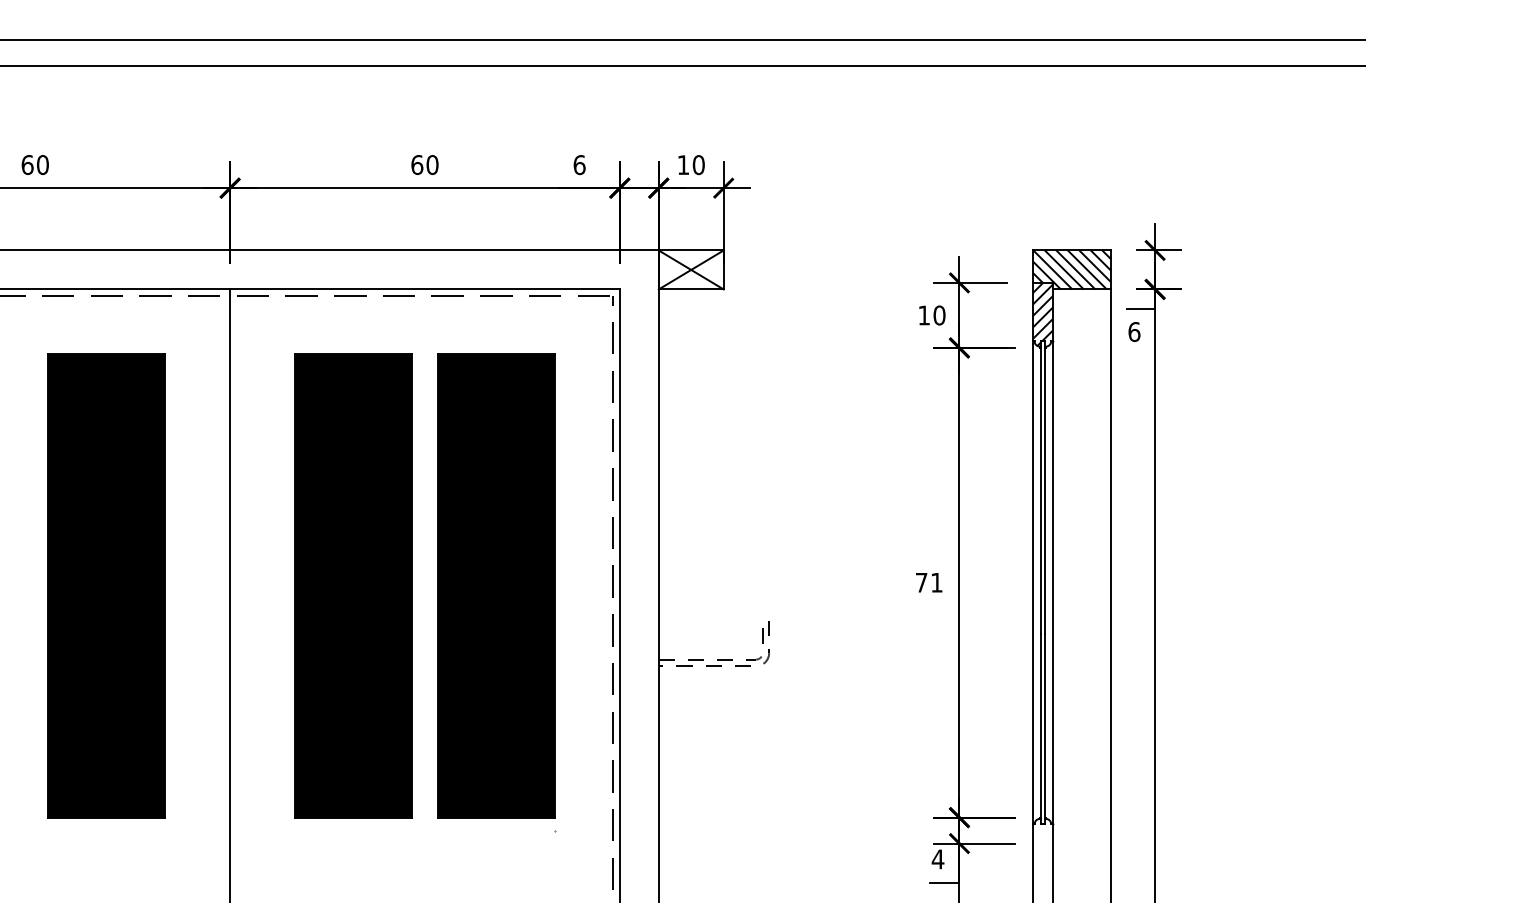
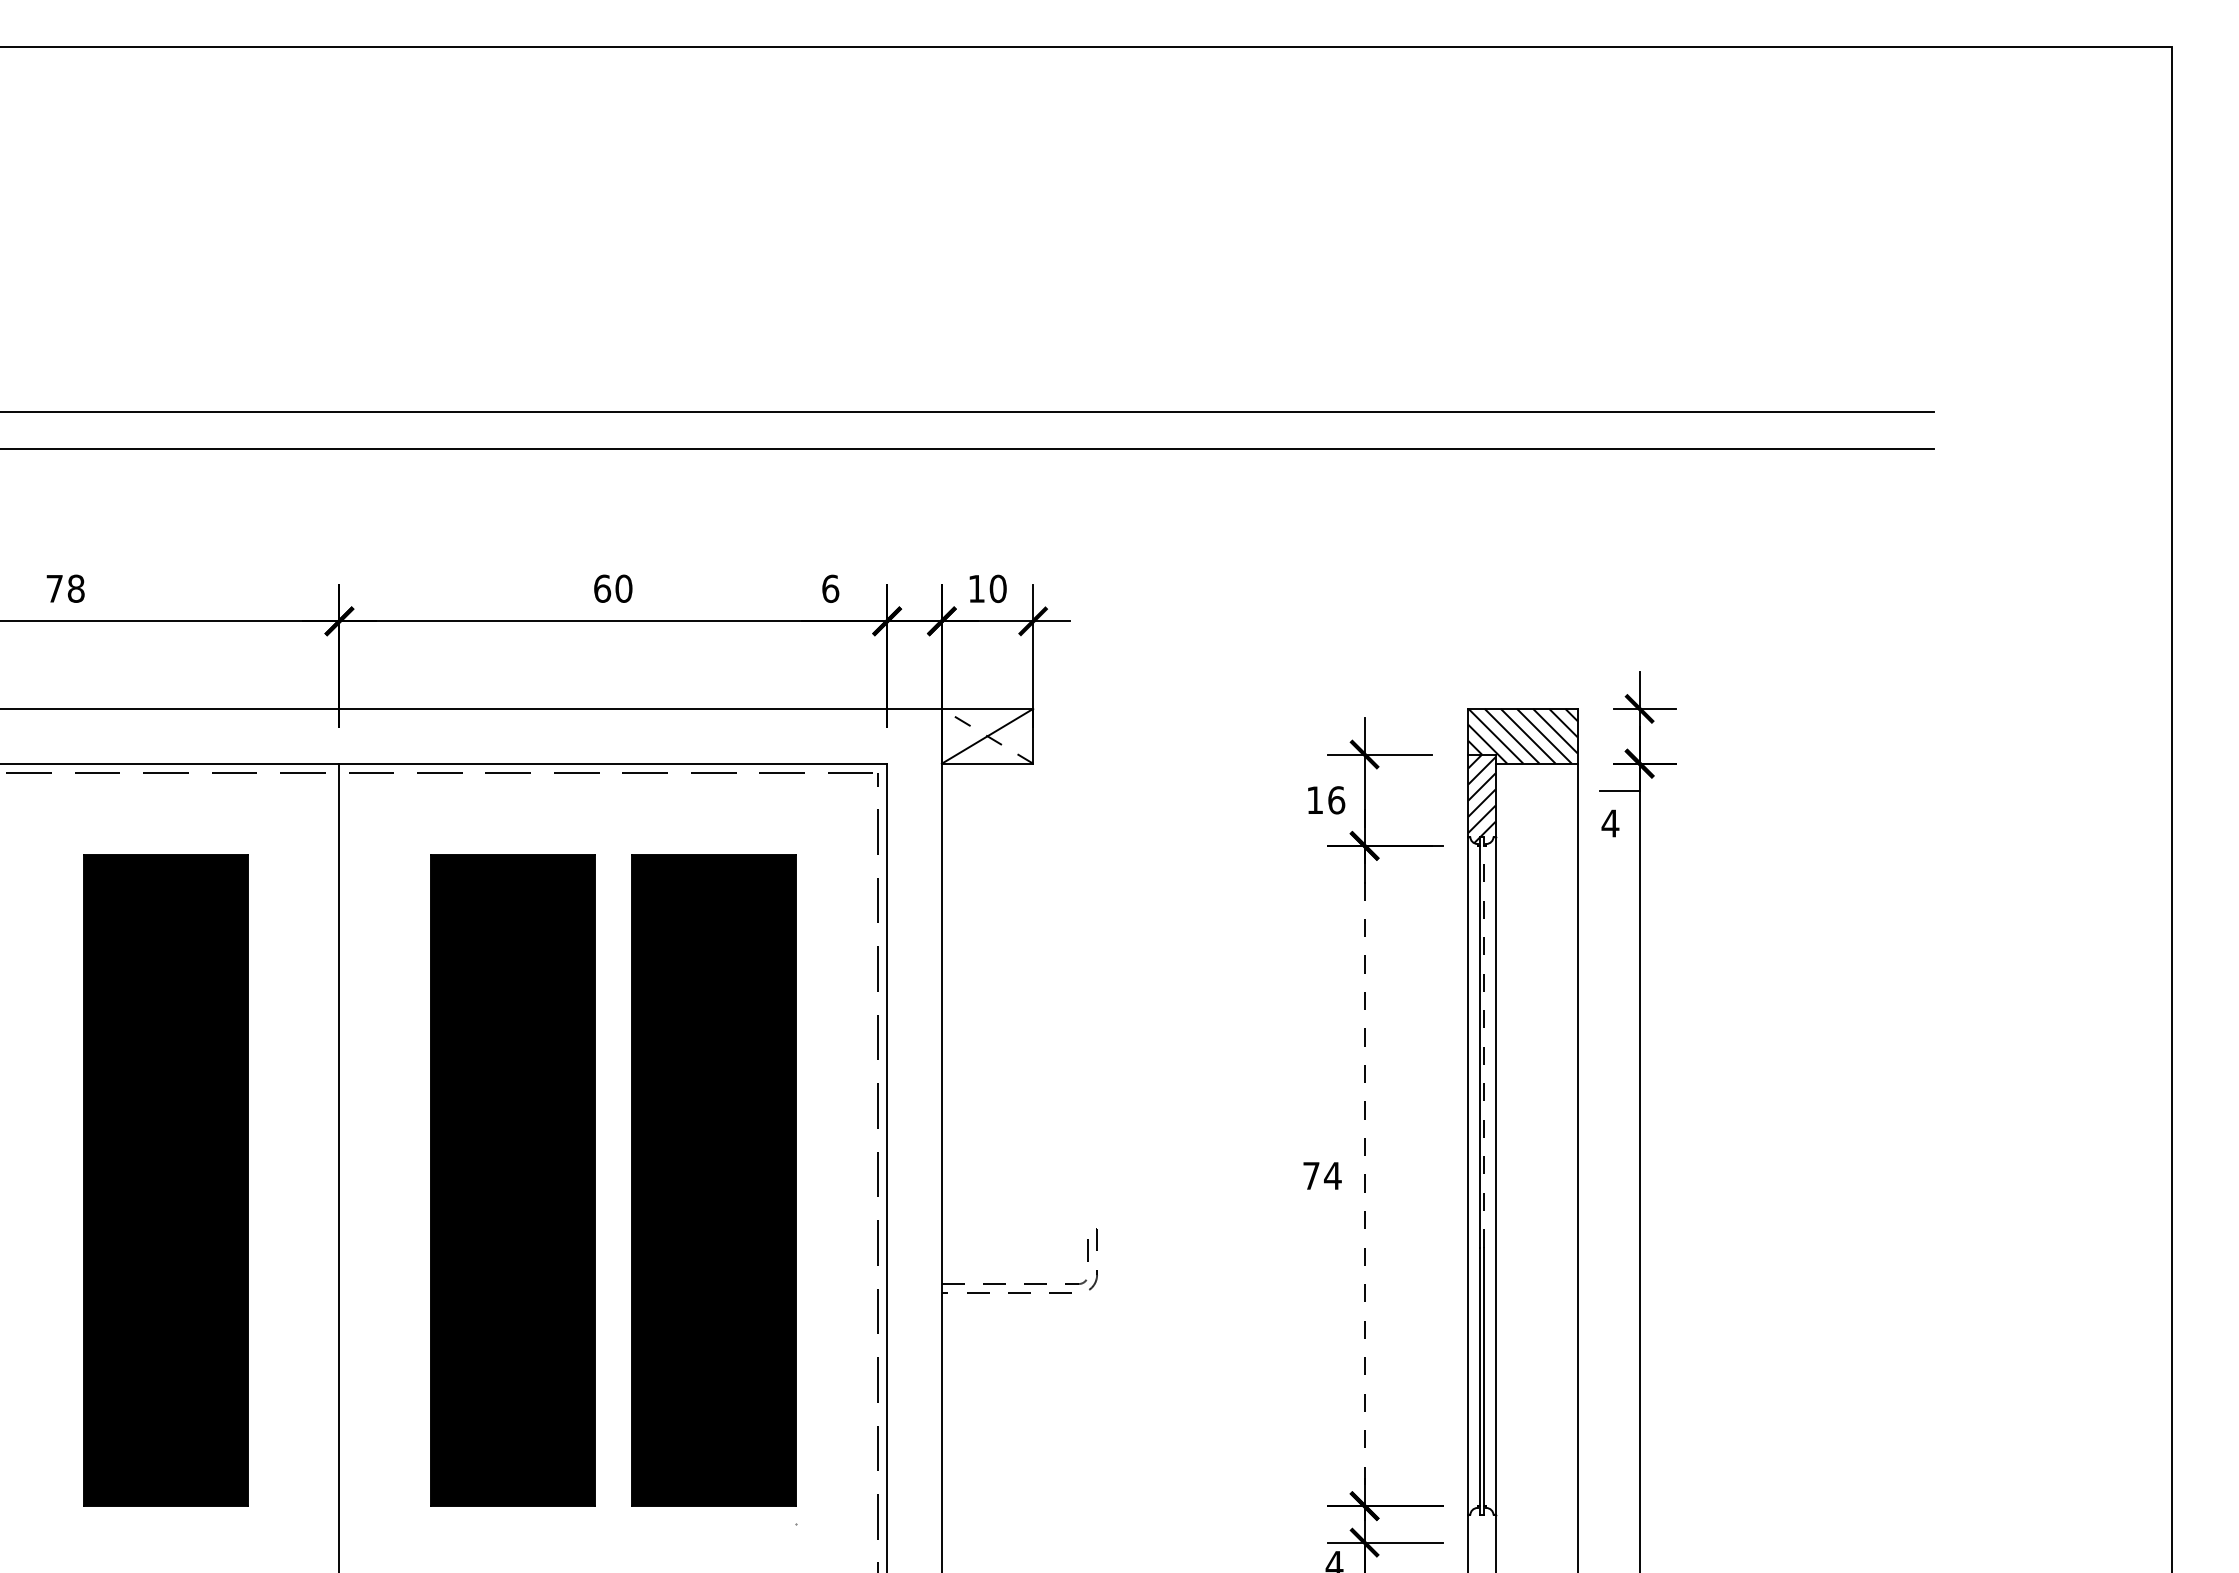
text: (35, 164) -> (65, 588), 60 -> 78
line: (691, 270) -> (987, 736), solid -> dashed
text: (939, 315) -> (1336, 800), 10 -> 16
text: (1134, 331) -> (1610, 823), 6 -> 4
line: (1044, 487) -> (1484, 1041), solid -> dashed
text: (936, 582) -> (1332, 1175), 71 -> 74
line: (959, 582) -> (1364, 1175), solid -> dashed

